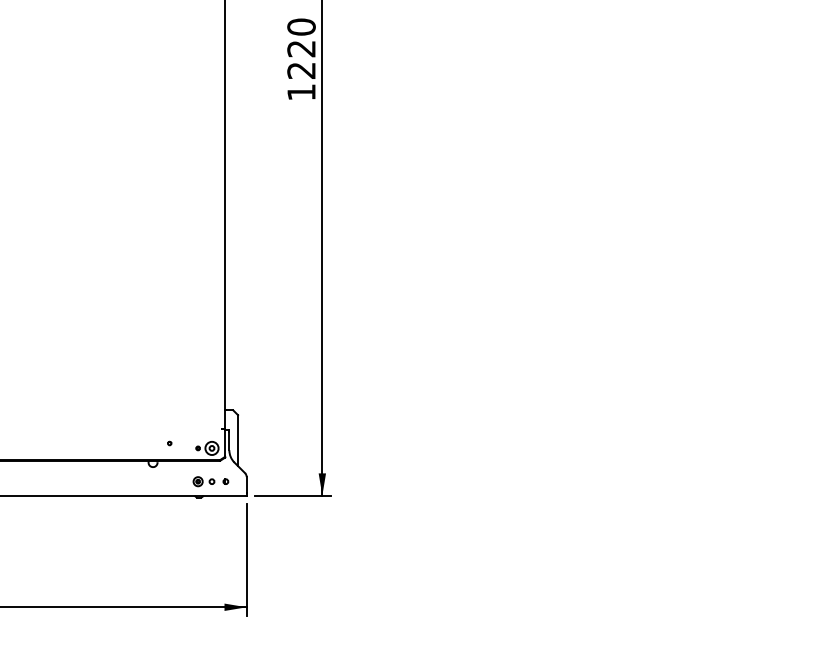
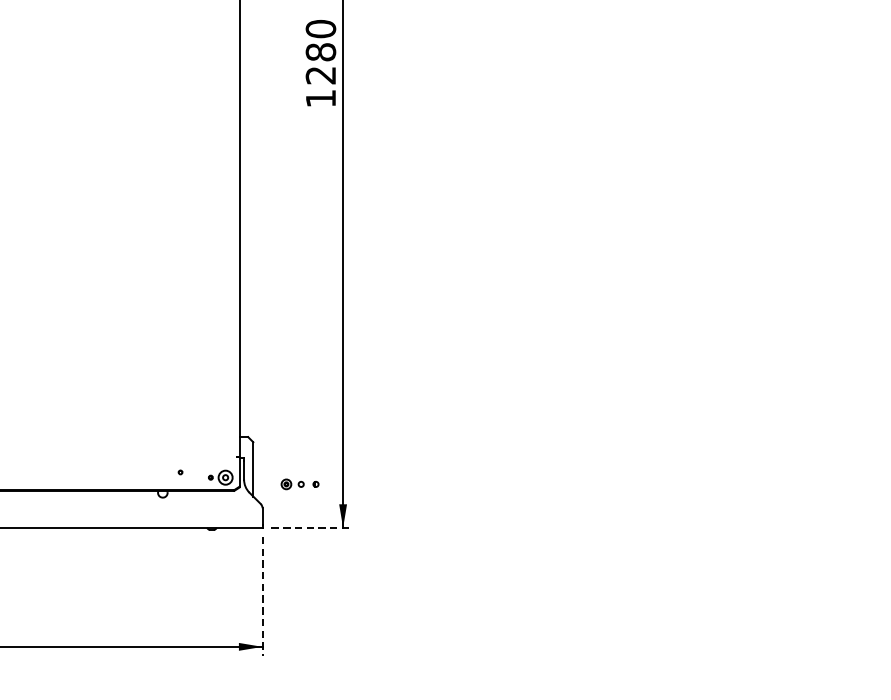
text: (301, 48) -> (320, 51), 1220 -> 1280
part: (210, 481) -> (299, 484), moved
line: (292, 495) -> (311, 527), solid -> dashed
line: (246, 559) -> (262, 595), solid -> dashed

